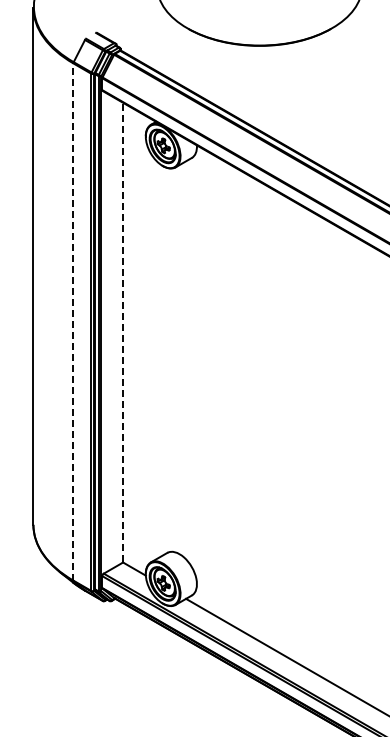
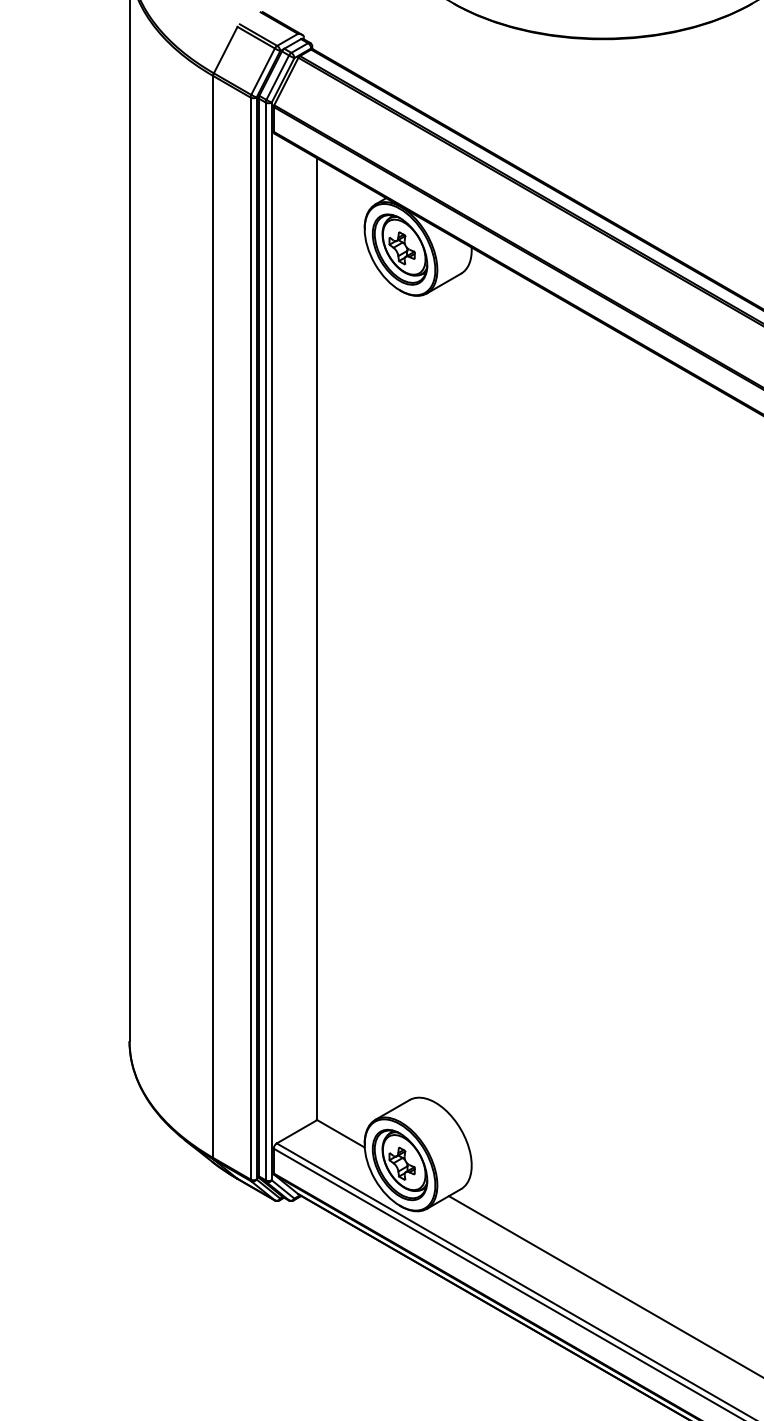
line: (73, 322) -> (213, 617), dashed -> solid
line: (122, 332) -> (315, 638), dashed -> solid

